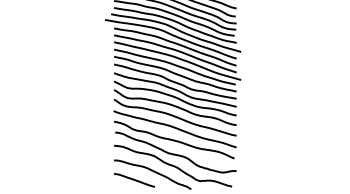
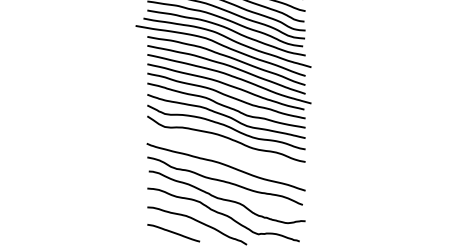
curve: (175, 117) -> (226, 151), removed

